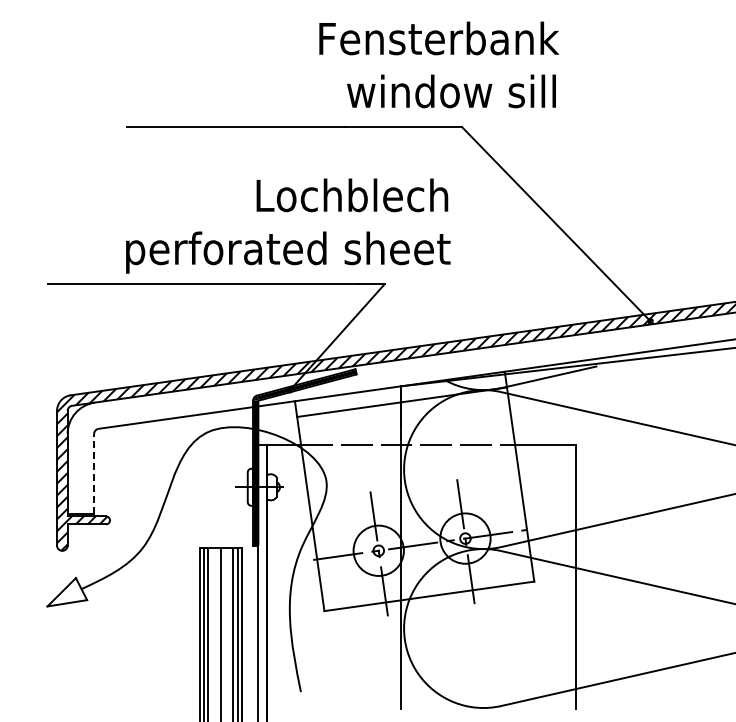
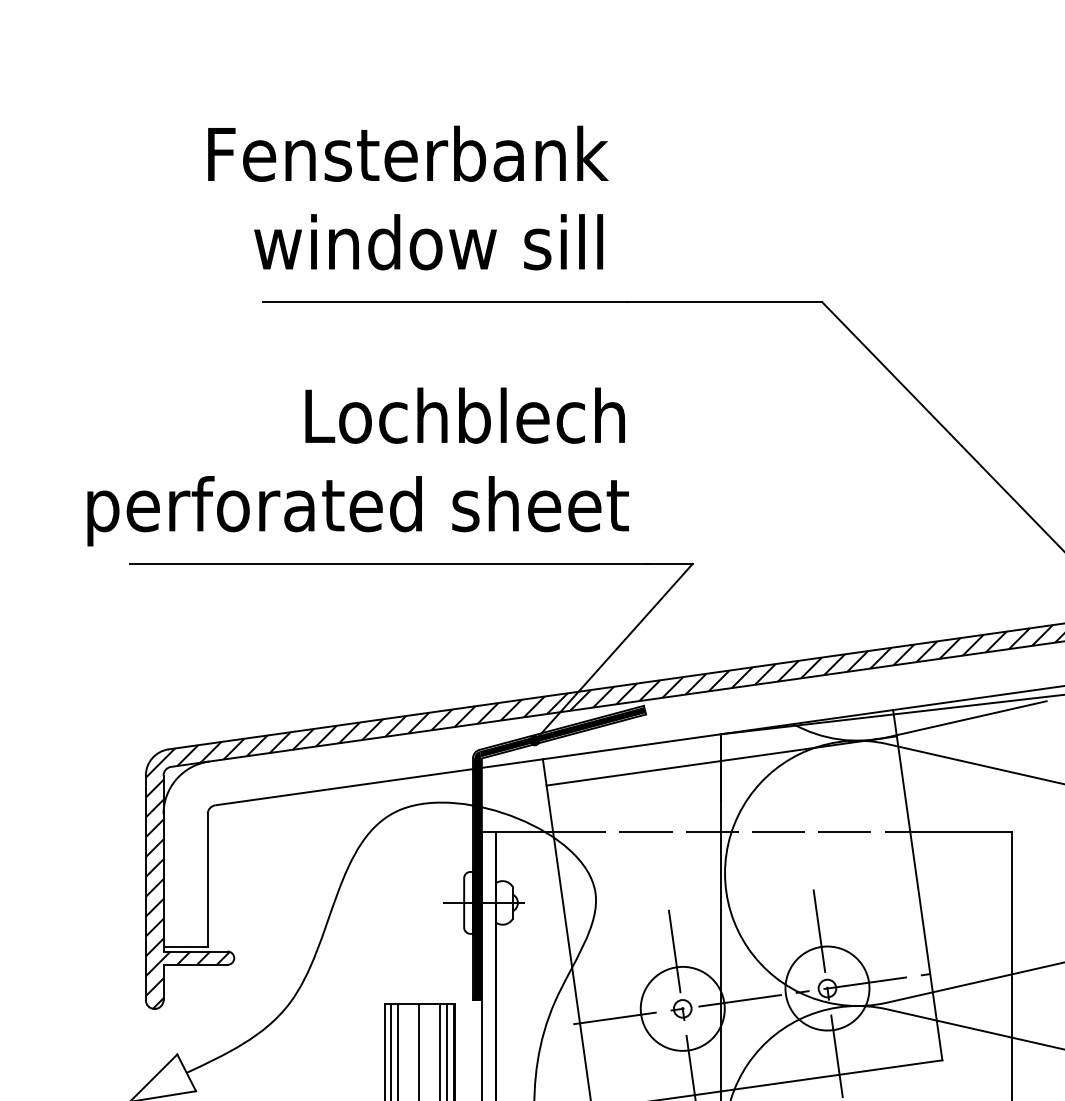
text: (439, 64) -> (408, 197), moved
text: (288, 225) -> (358, 465), moved
line: (94, 473) -> (208, 879), dashed -> solid

